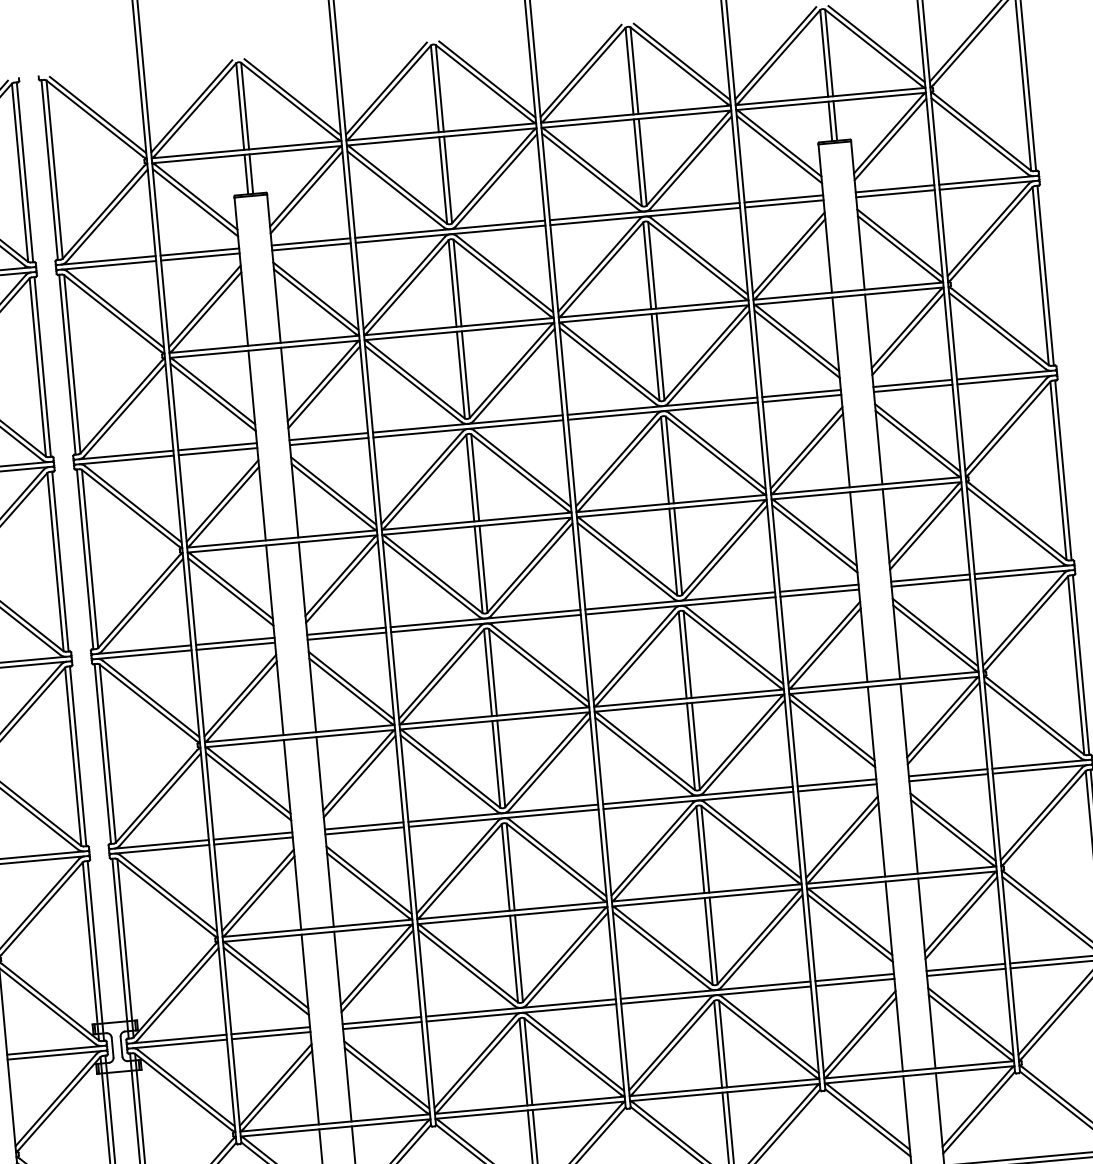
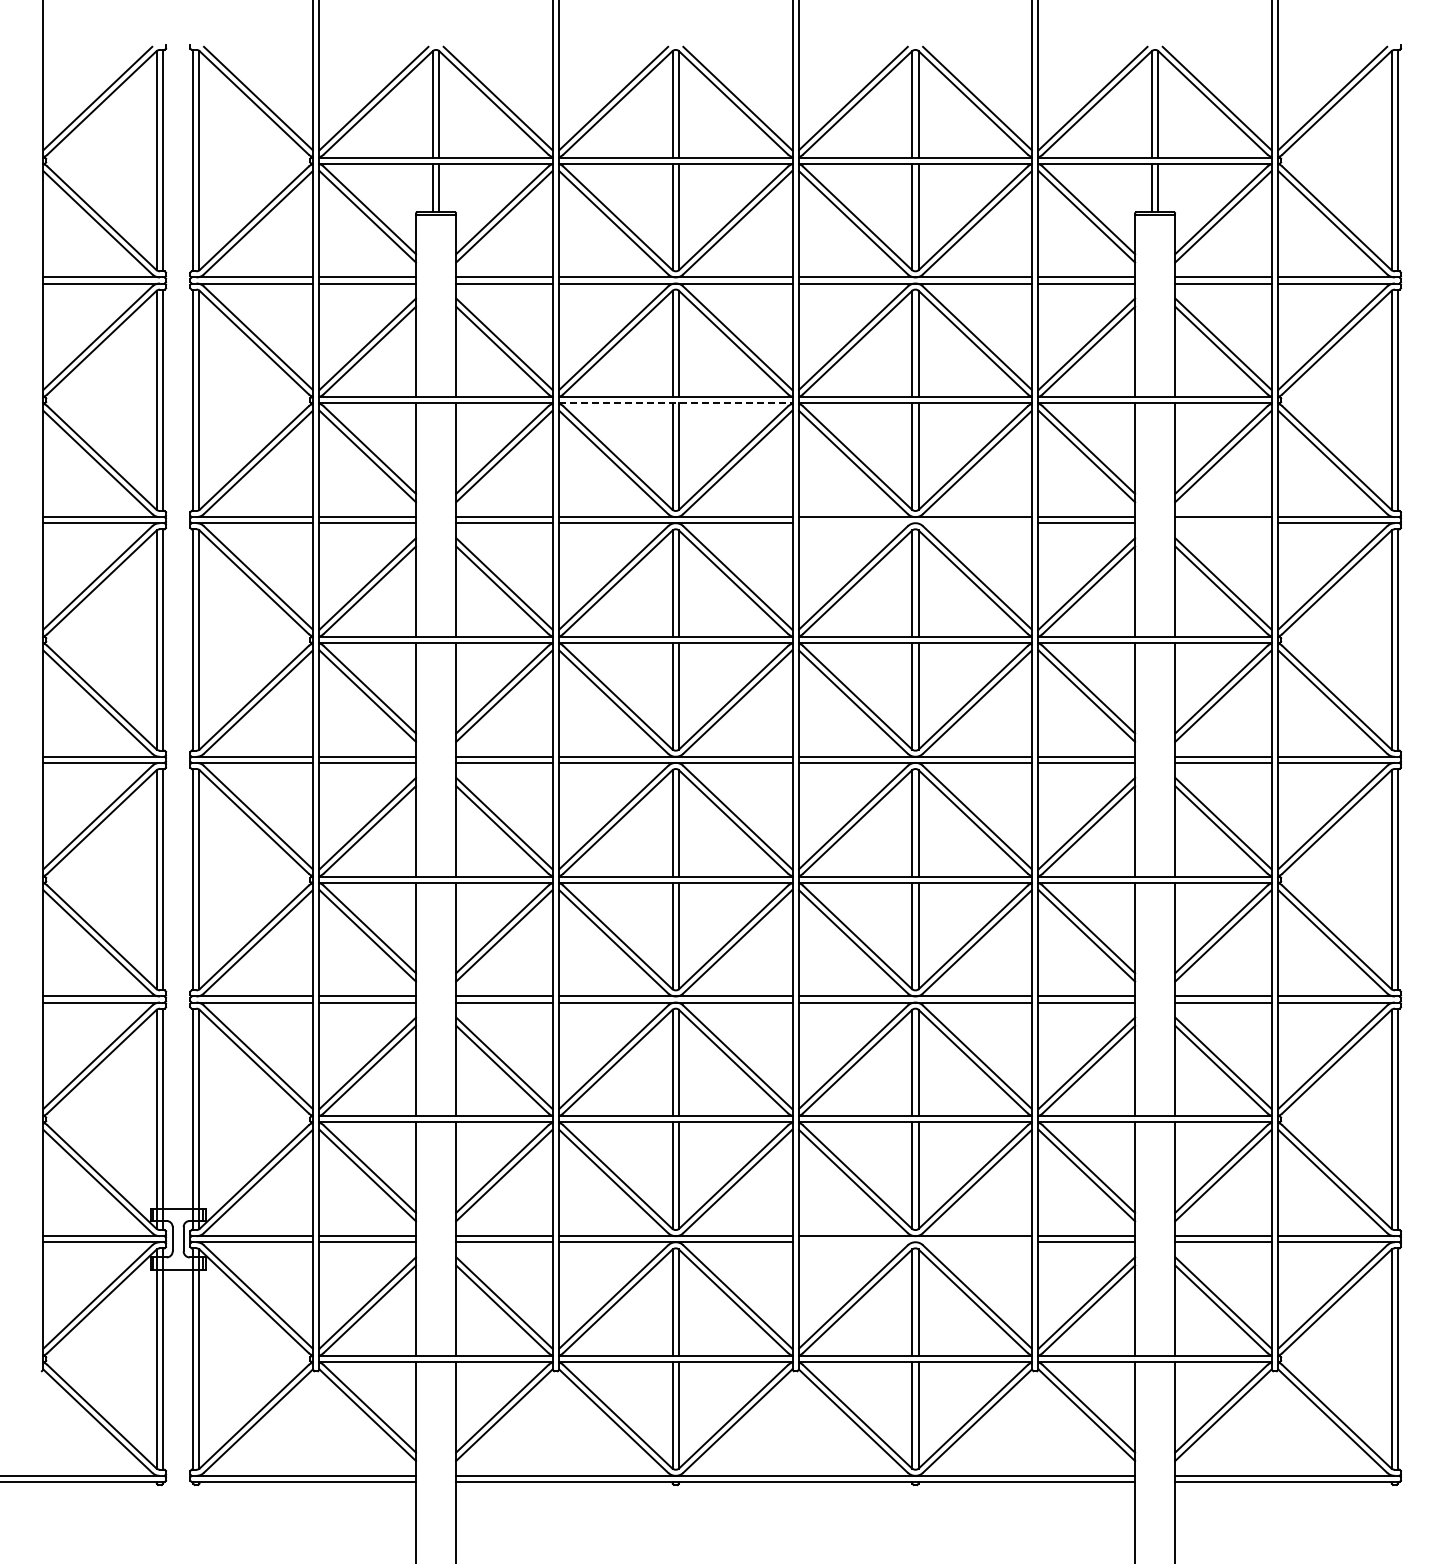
line: (459, 331) -> (675, 403), solid -> dashed
line: (913, 388) -> (1223, 523), removed
line: (662, 411) -> (915, 523), removed
line: (716, 995) -> (915, 1242), removed

